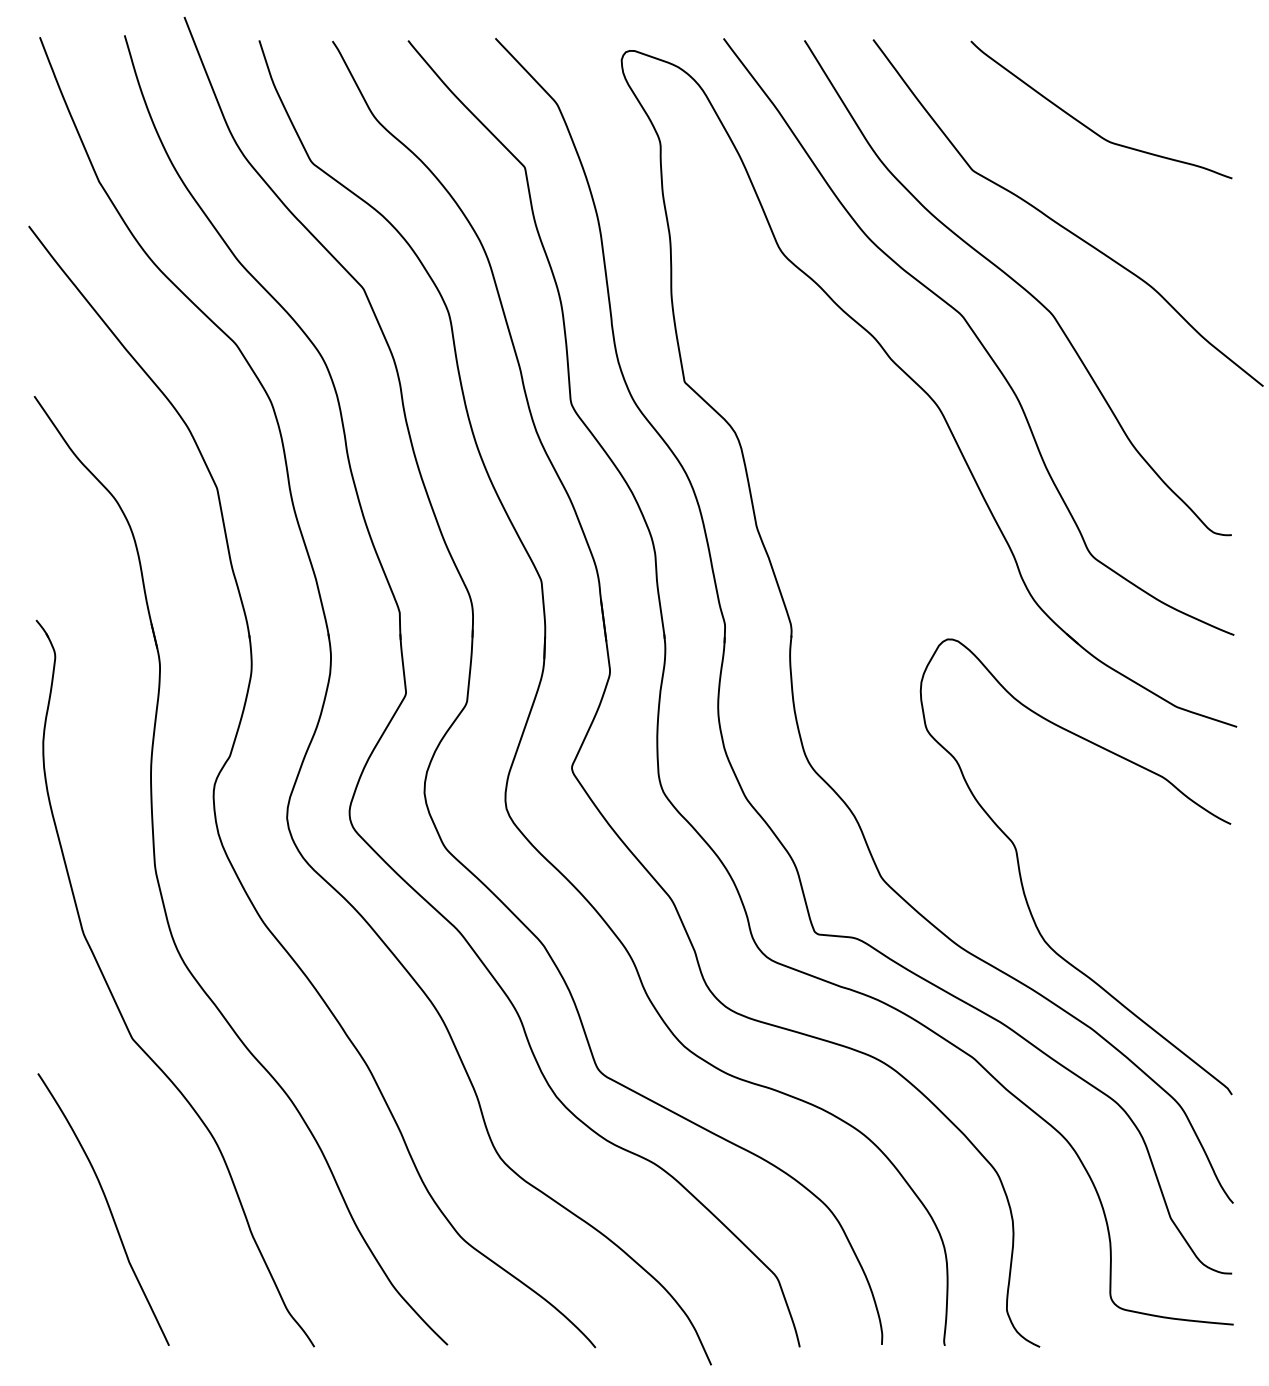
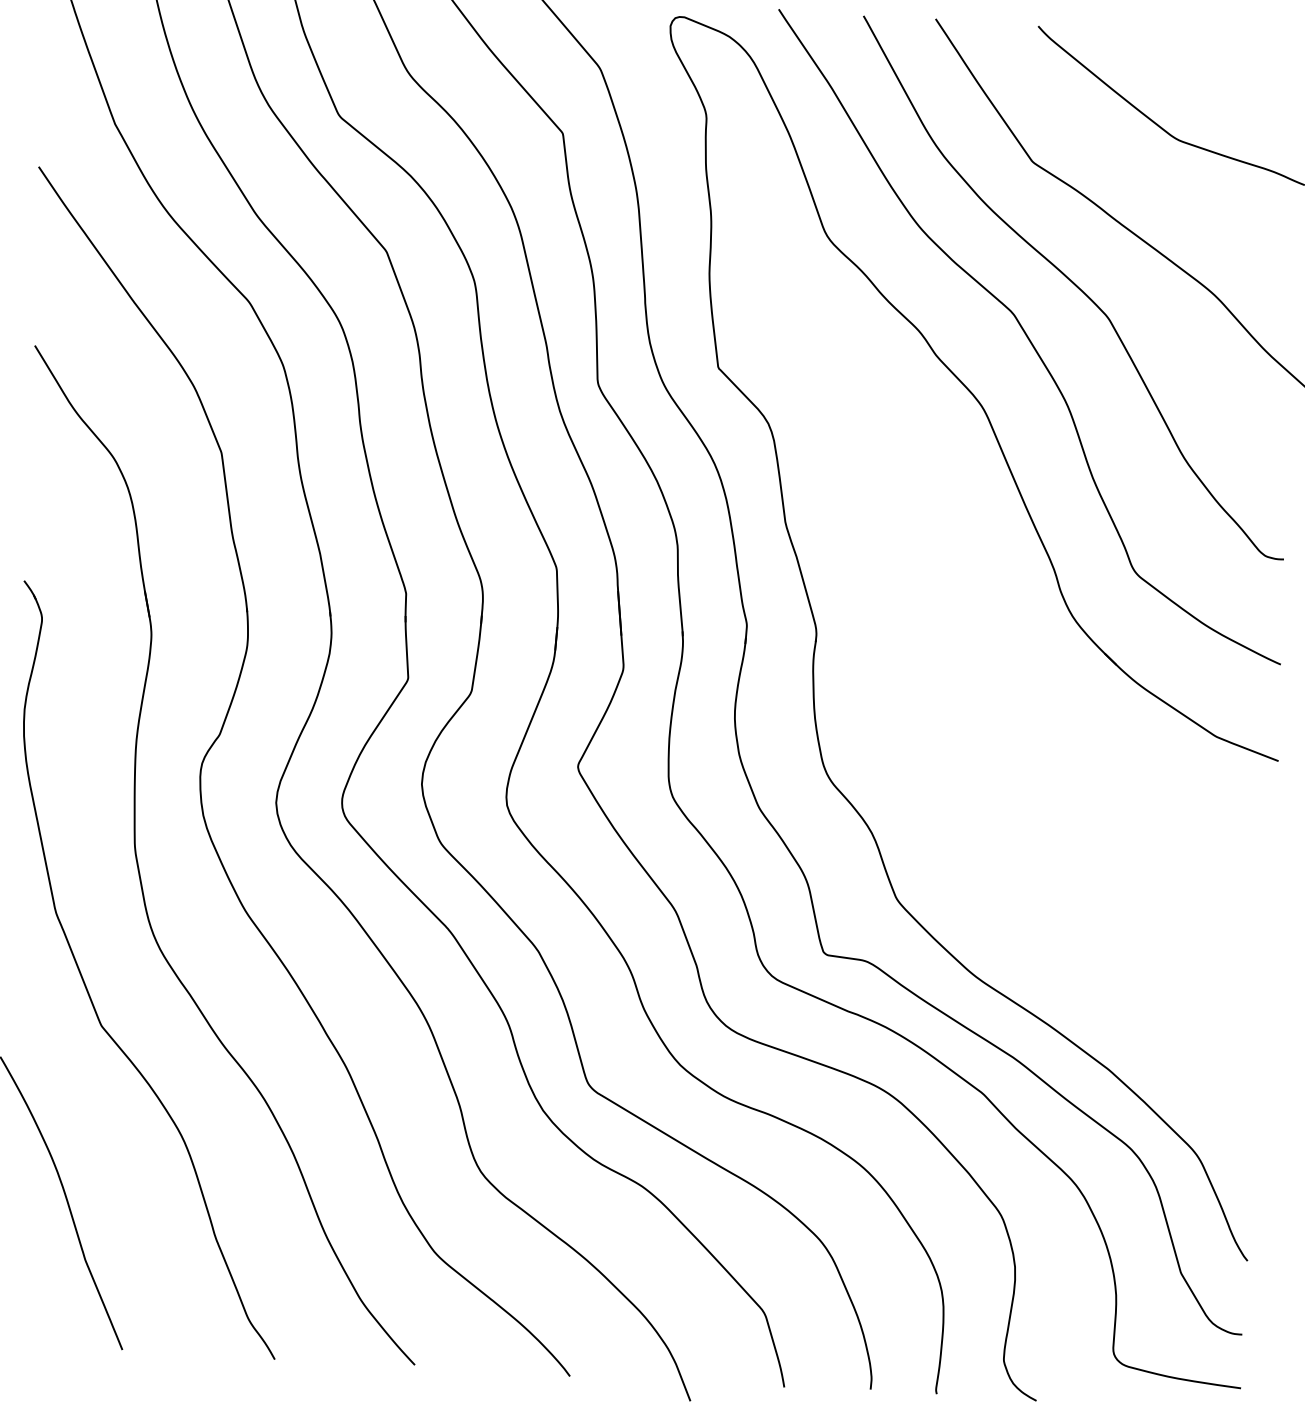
curve: (1021, 875) -> (1043, 904), removed

